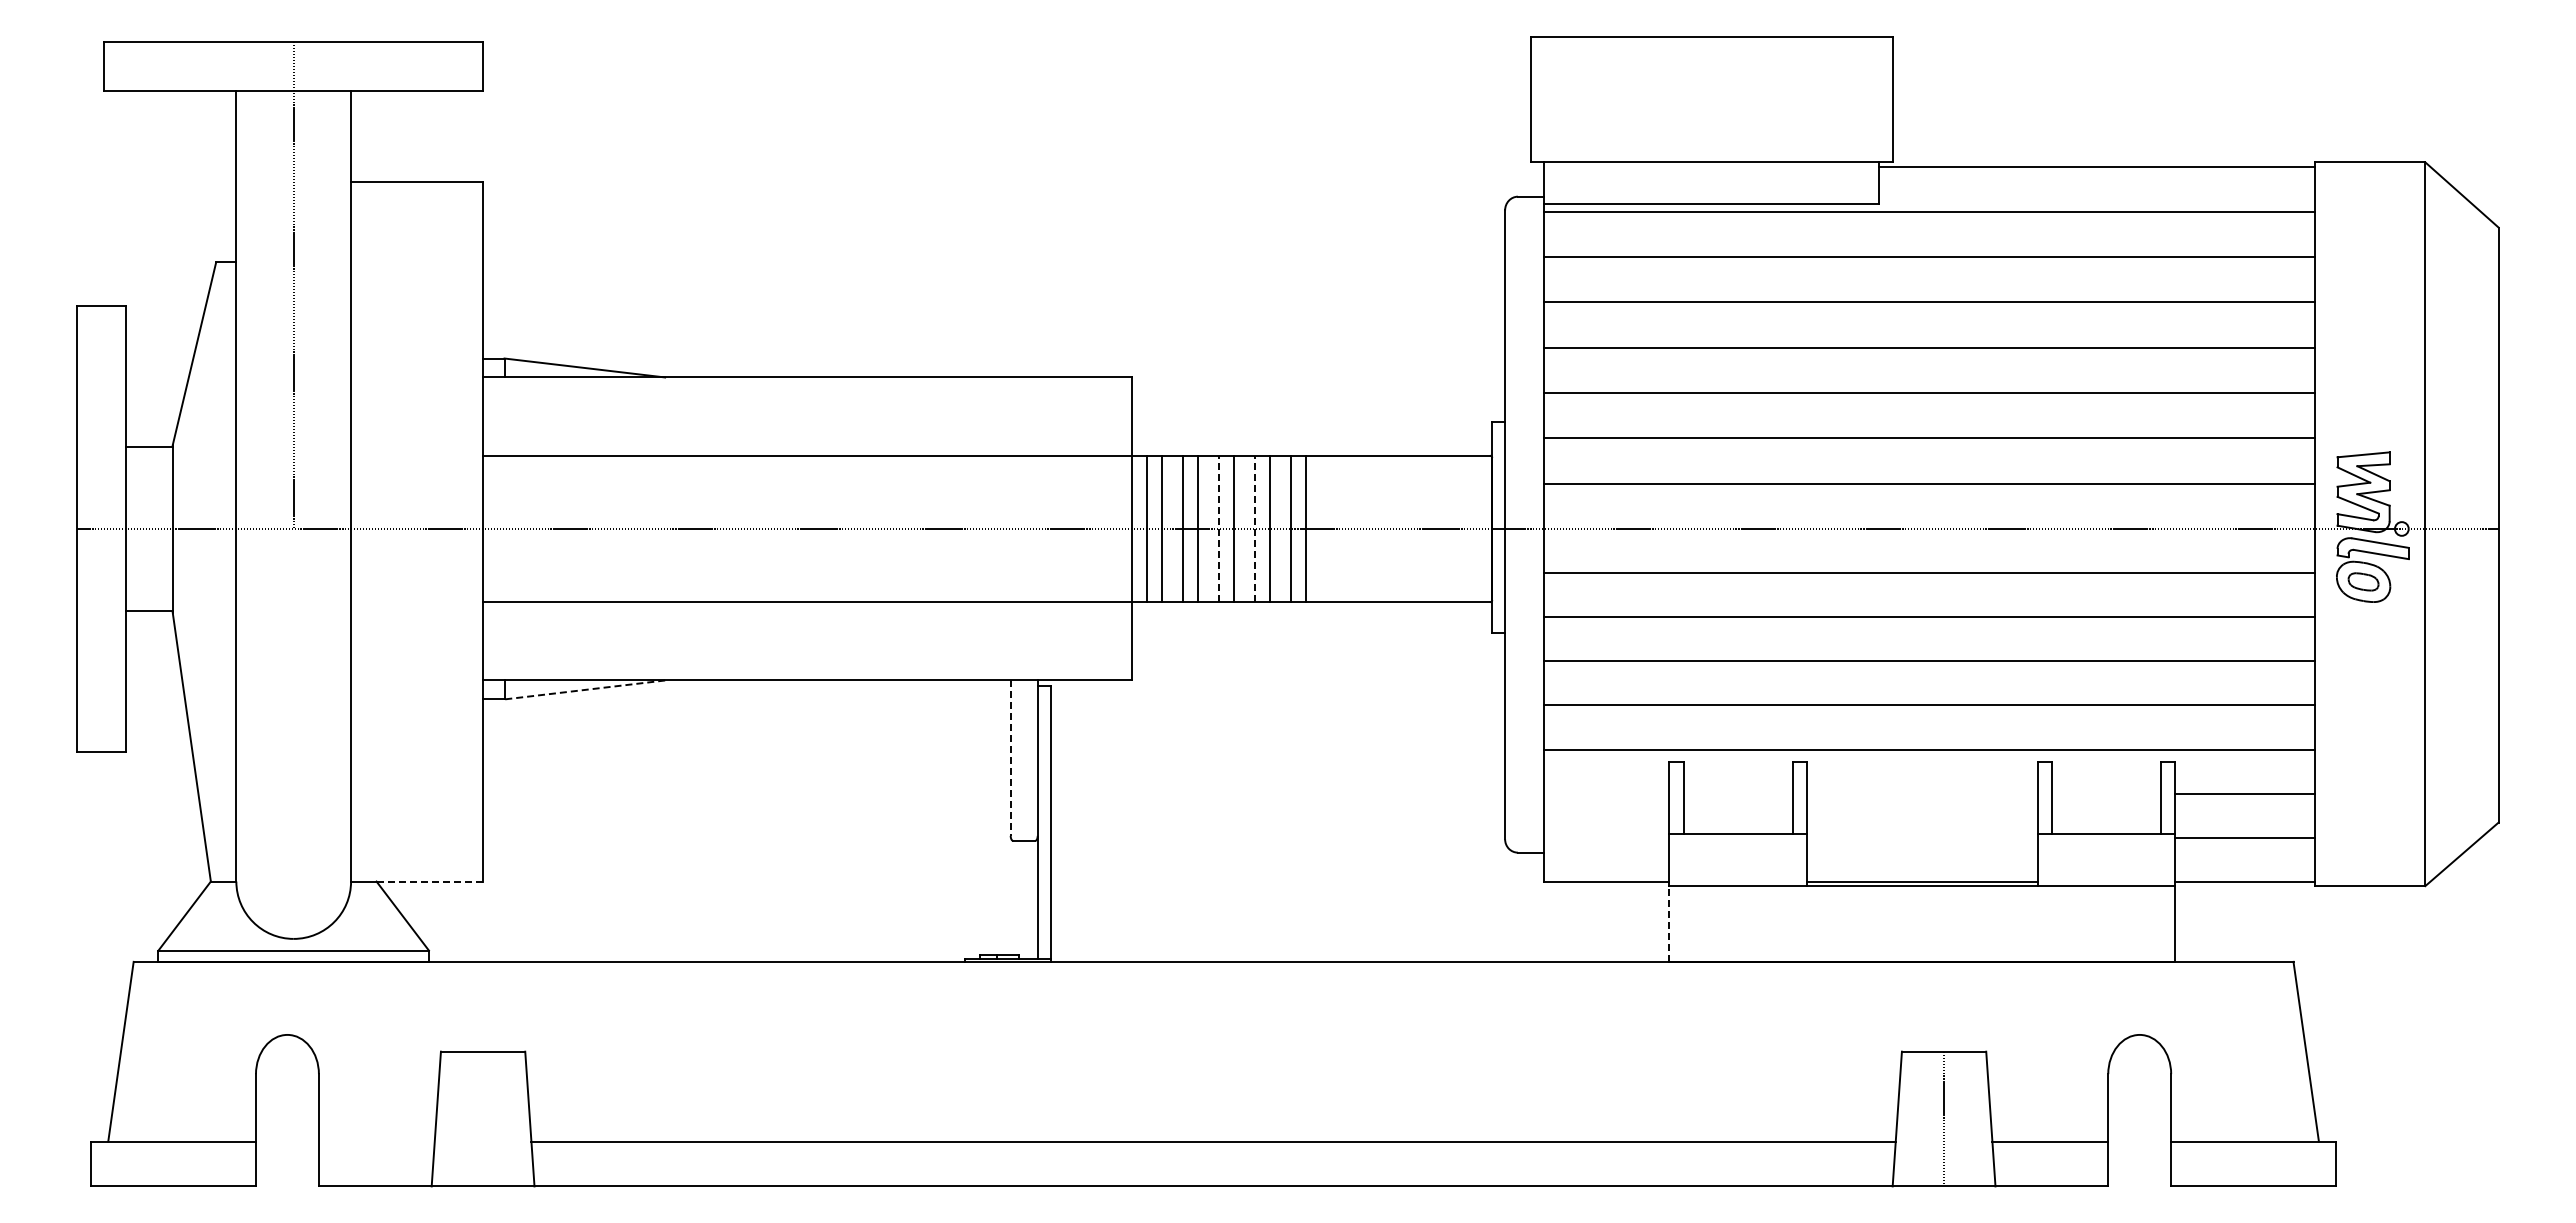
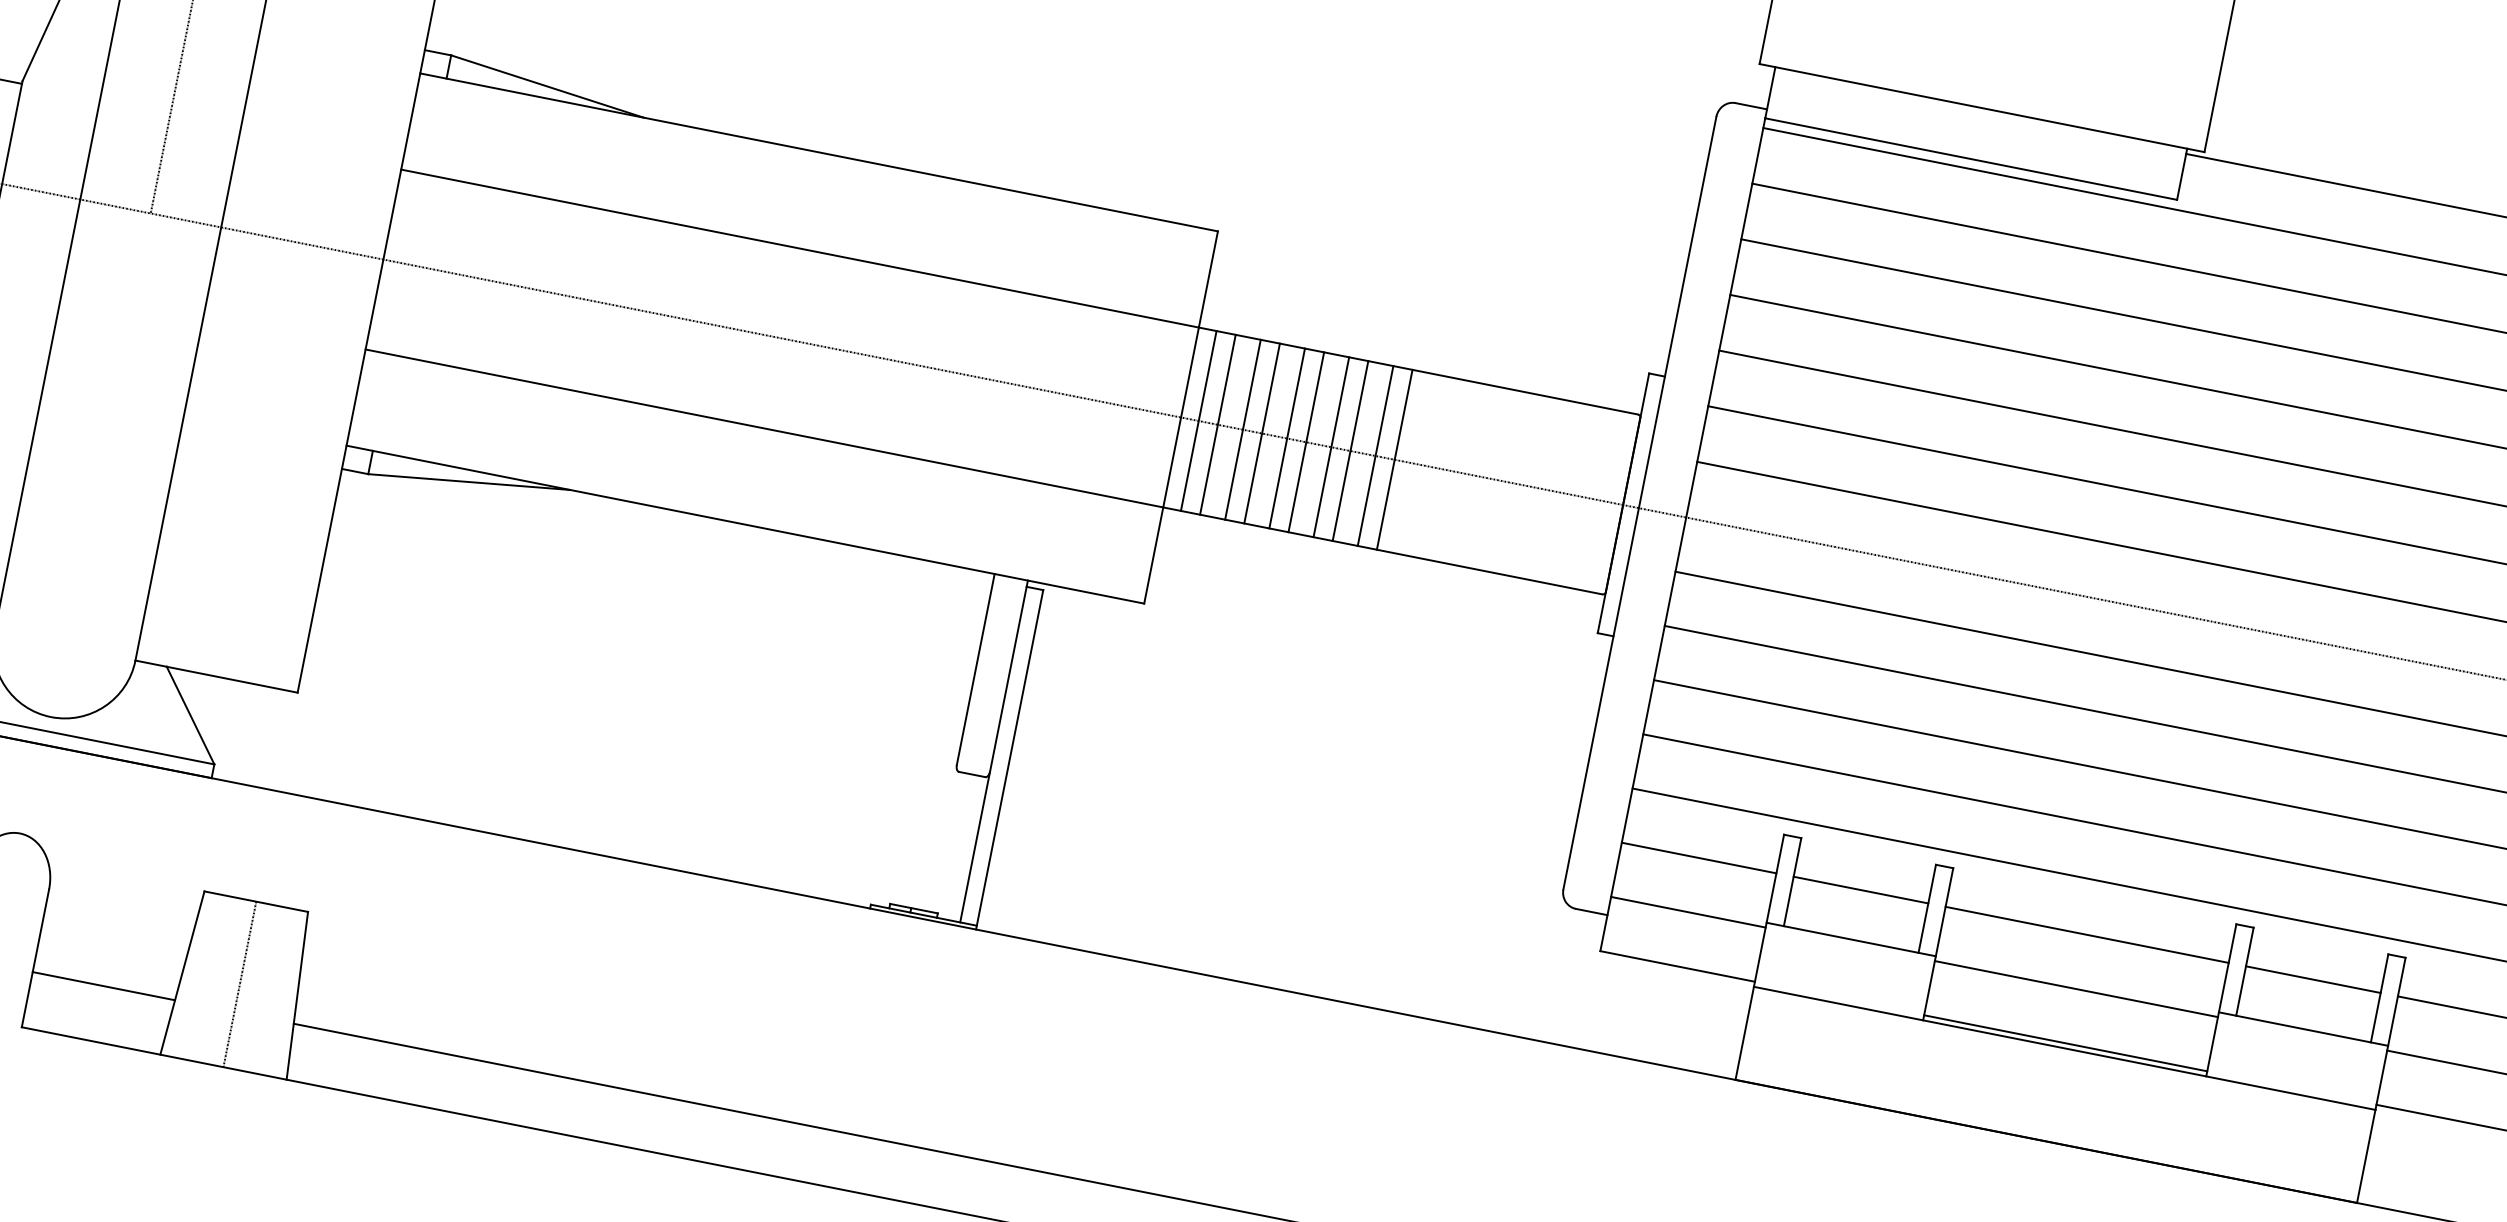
line: (1218, 528) -> (1286, 437), dashed -> solid
line: (1254, 528) -> (1331, 446), dashed -> solid
line: (584, 689) -> (468, 481), dashed -> solid
line: (1010, 758) -> (975, 669), dashed -> solid
line: (1606, 793) -> (1699, 857), added
line: (1738, 793) -> (1861, 889), added
line: (1922, 793) -> (2087, 934), added
line: (2106, 793) -> (2313, 979), added
line: (1606, 837) -> (1688, 911), added
line: (1922, 837) -> (2076, 988), added
line: (430, 881) -> (233, 679), dashed -> solid
line: (1669, 923) -> (1744, 1032), dashed -> solid
line: (483, 1118) -> (240, 983), added
line: (376, 1141) -> (103, 986), added

